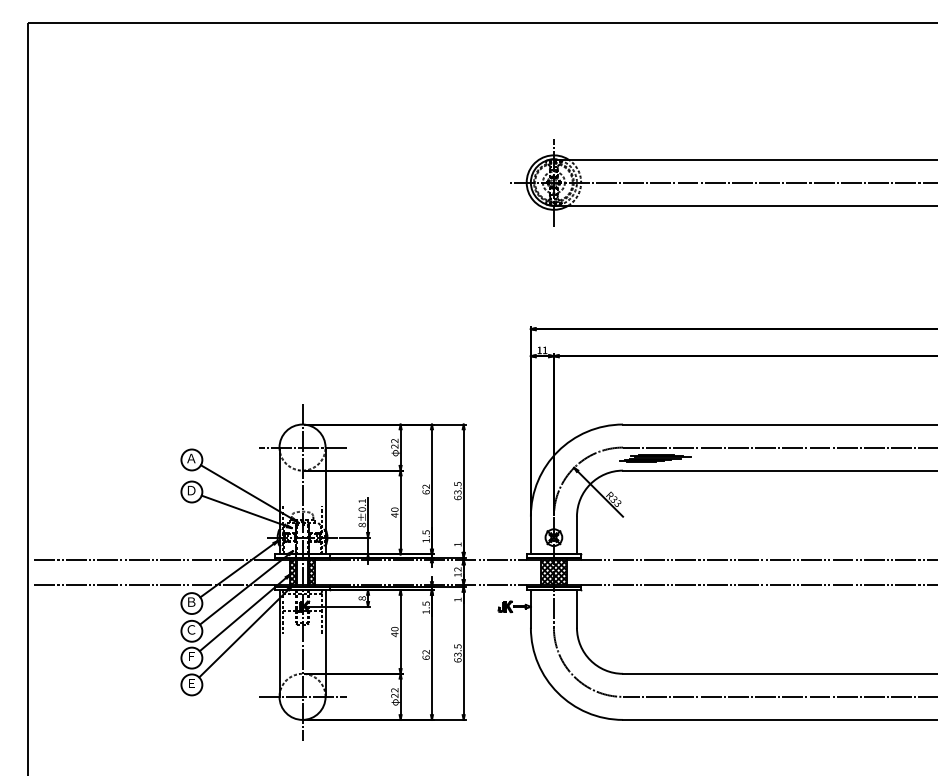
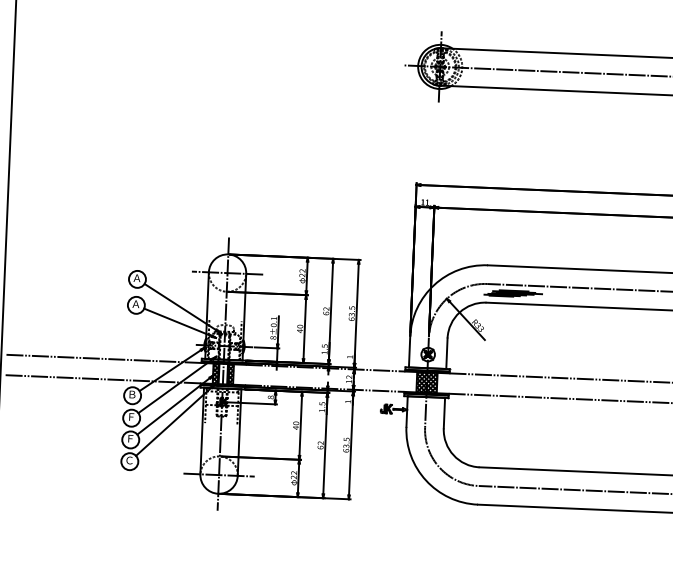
text: (191, 490) -> (136, 304), Ｄ -> Ａ
text: (191, 629) -> (131, 416), Ｃ -> Ｆ
text: (191, 683) -> (129, 460), Ｅ -> Ｃ

